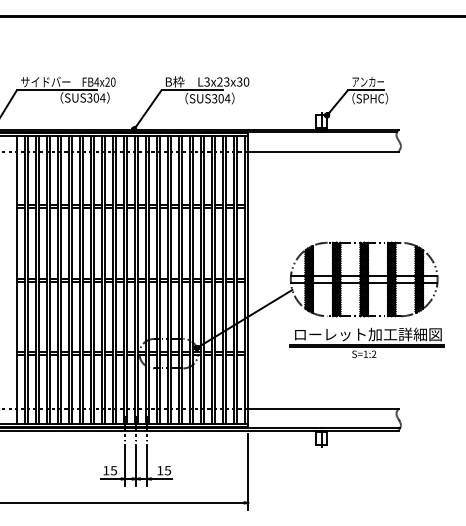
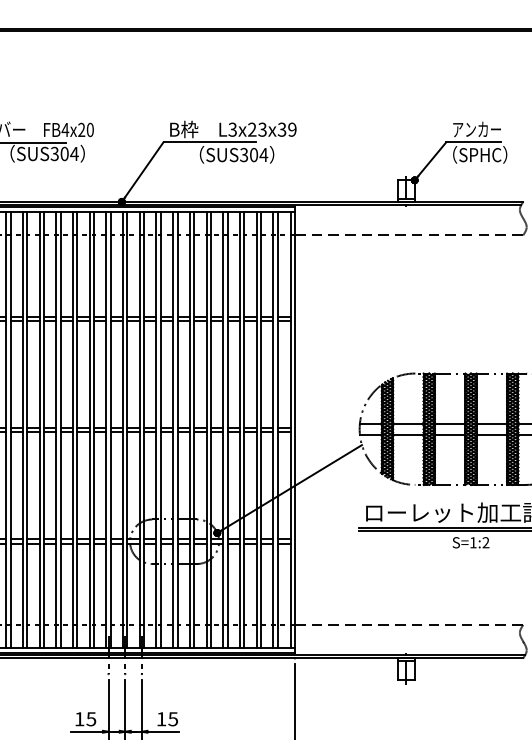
text: (246, 81) -> (292, 128), L3x23x30 -> L3x23x39
line: (323, 151) -> (409, 235), solid -> dashed
line: (323, 408) -> (409, 624), solid -> dashed

